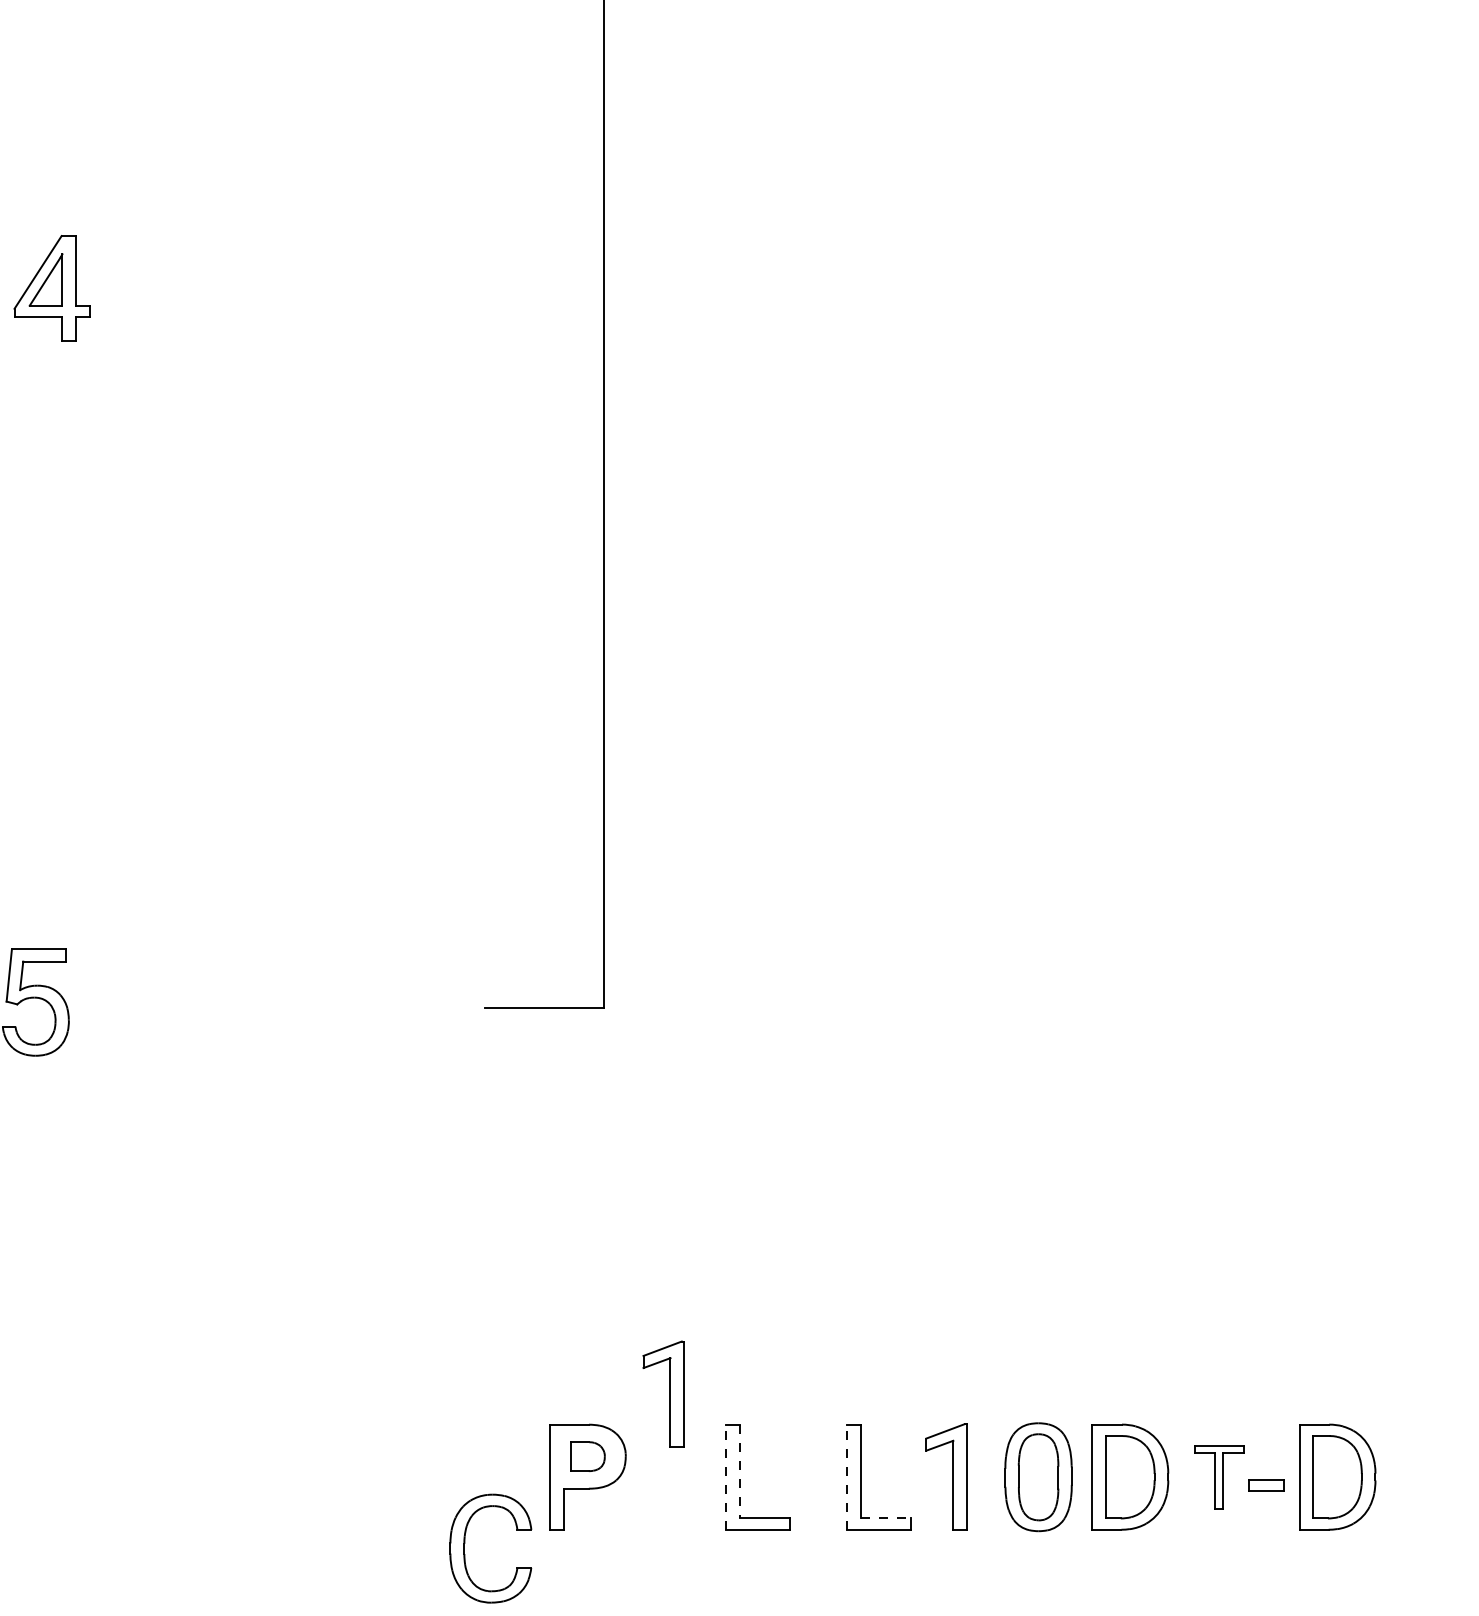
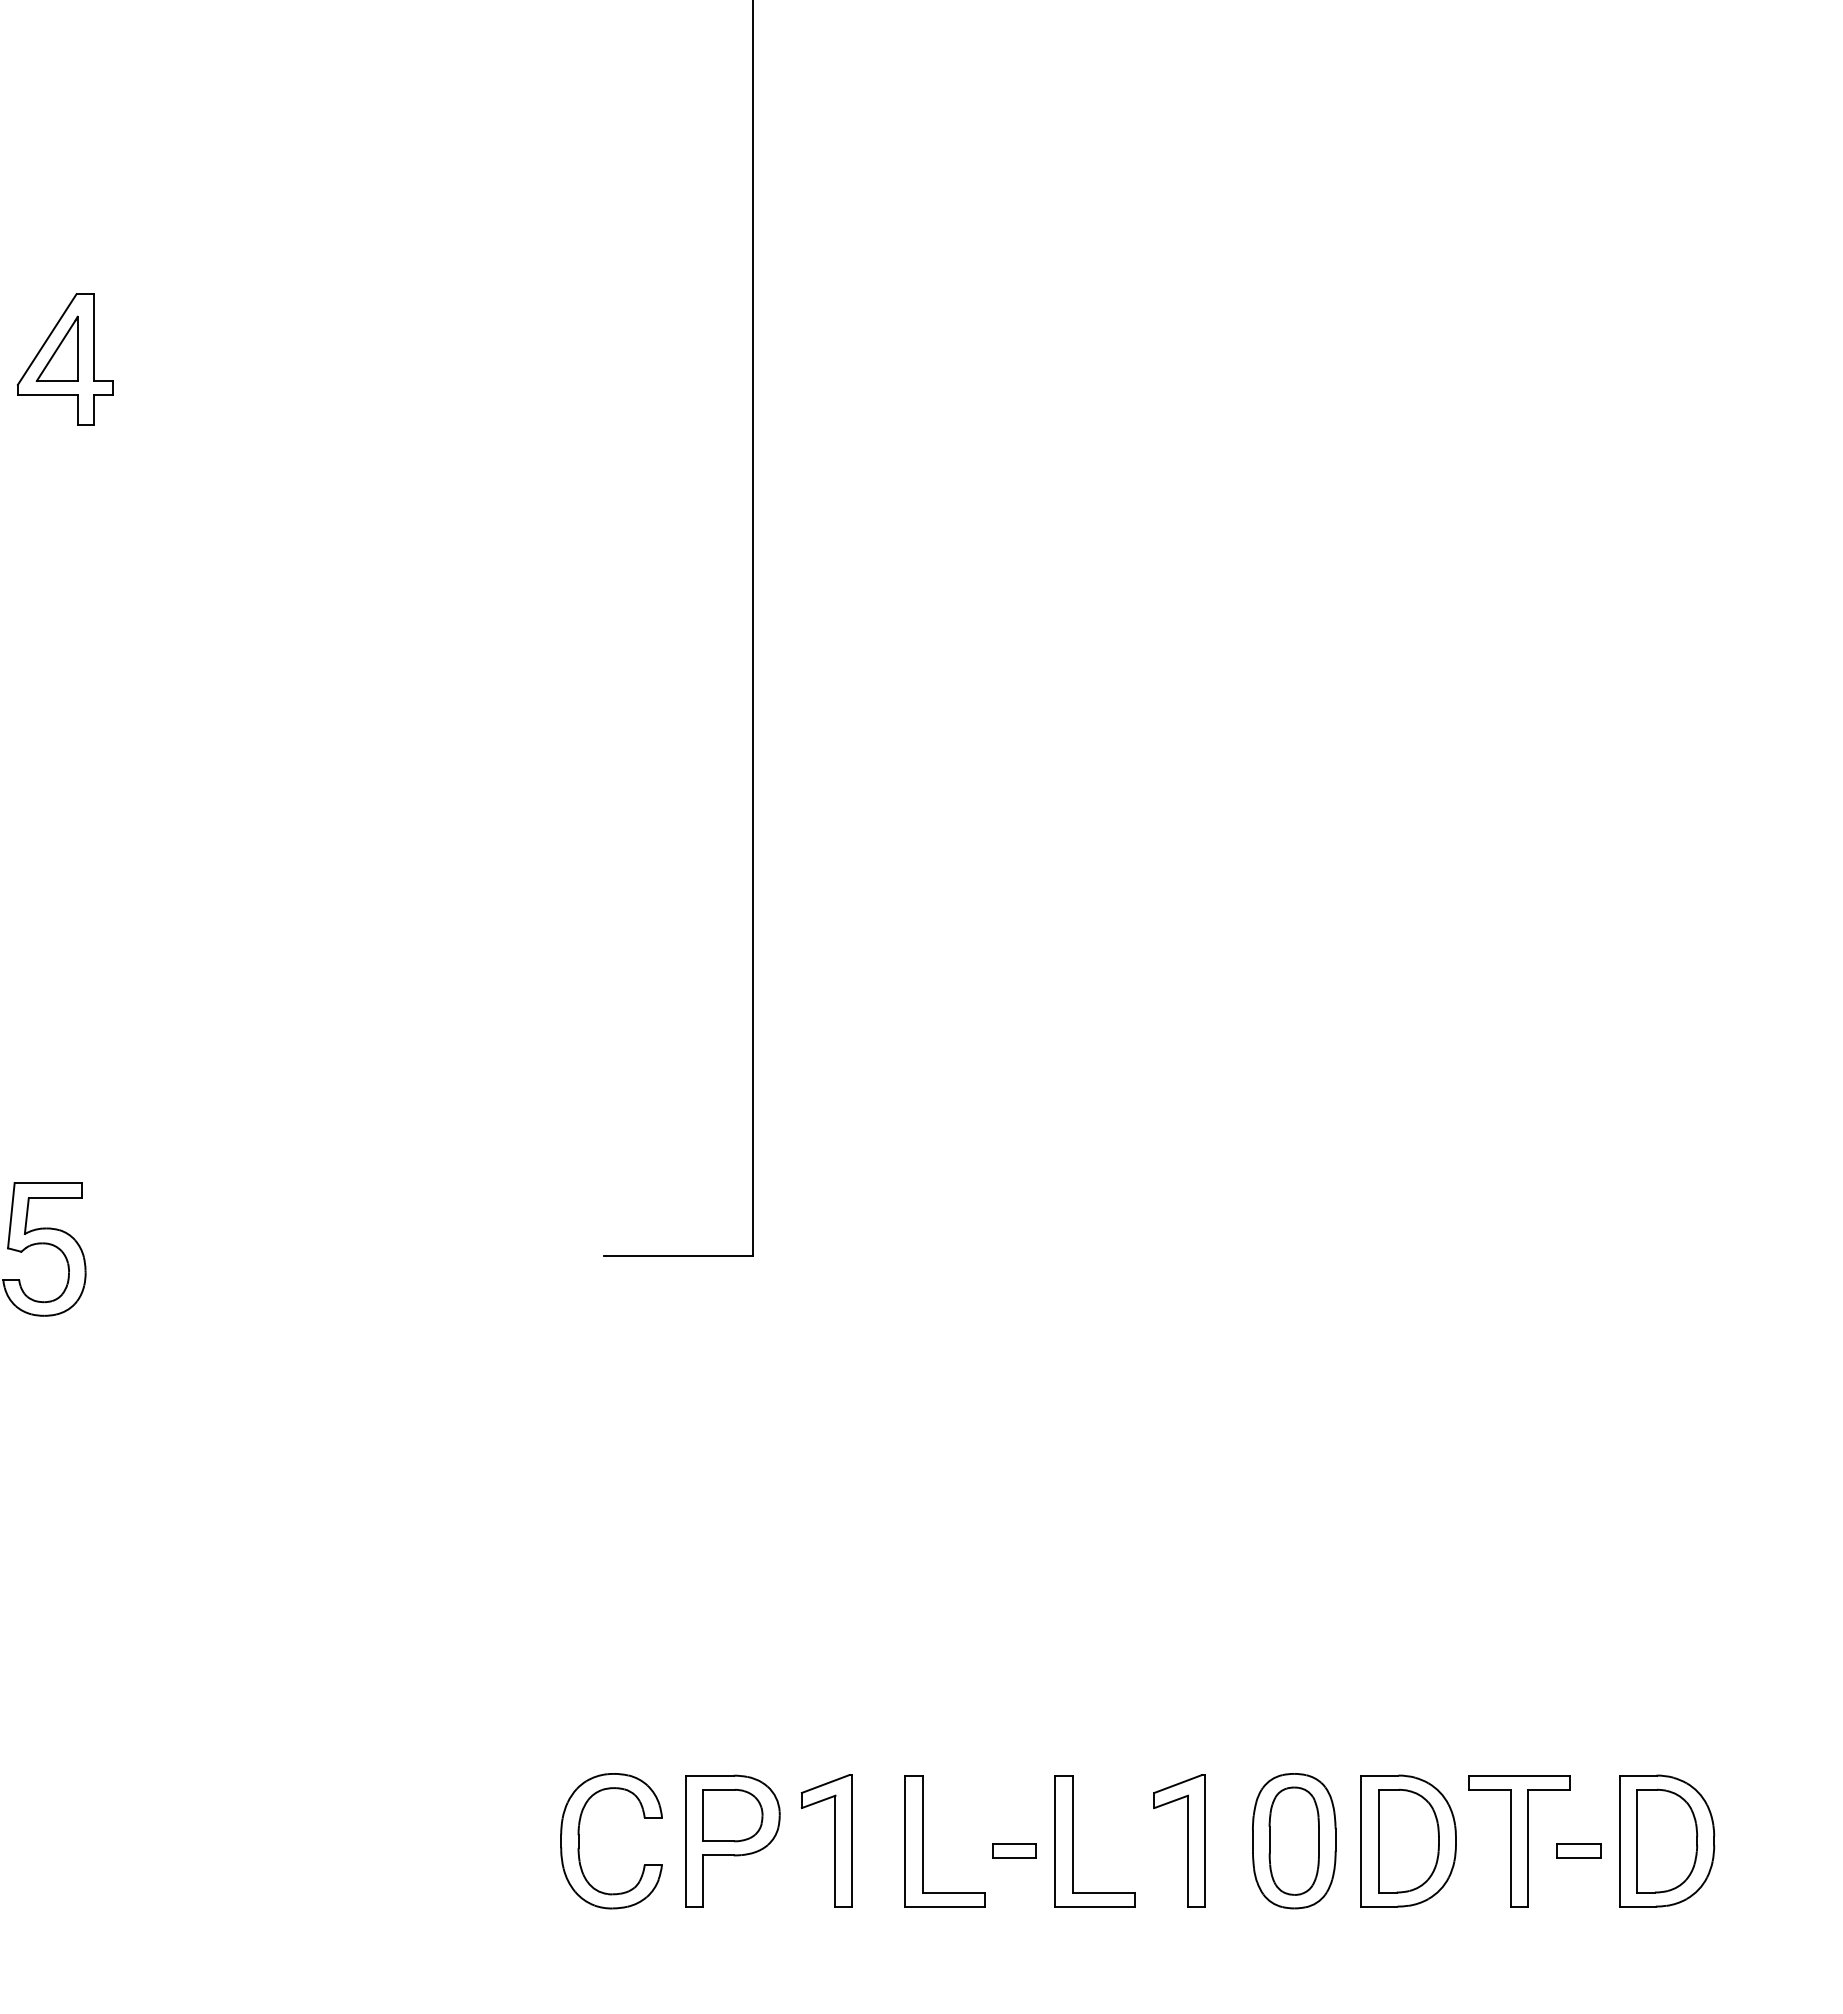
part: (669, 1394) -> (834, 1840), moved
part: (587, 1456) -> (732, 1815), size x1.43
line: (740, 1471) -> (922, 1834), dashed -> solid
line: (726, 1476) -> (905, 1840), dashed -> solid
line: (847, 1476) -> (1055, 1840), dashed -> solid
part: (1219, 1477) -> (1519, 1841), size x1.67
part: (814, 1484) -> (1014, 1850), added
line: (886, 1518) -> (1104, 1892), dashed -> solid
part: (465, 1548) -> (579, 1841), moved

